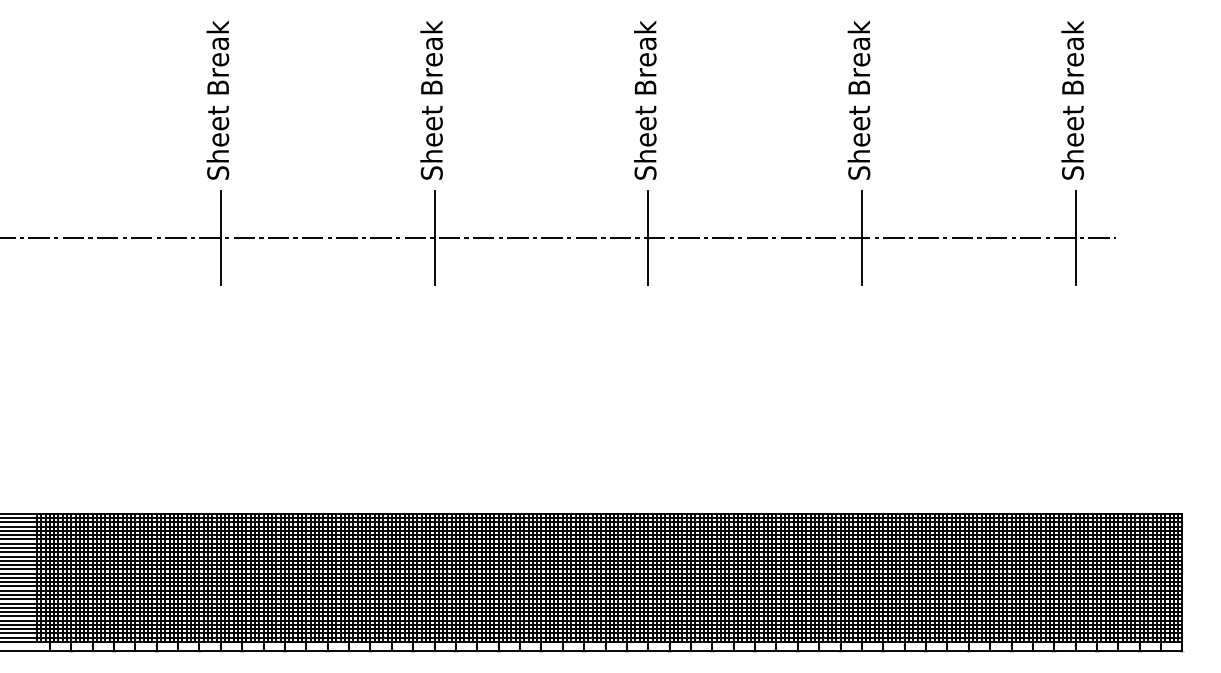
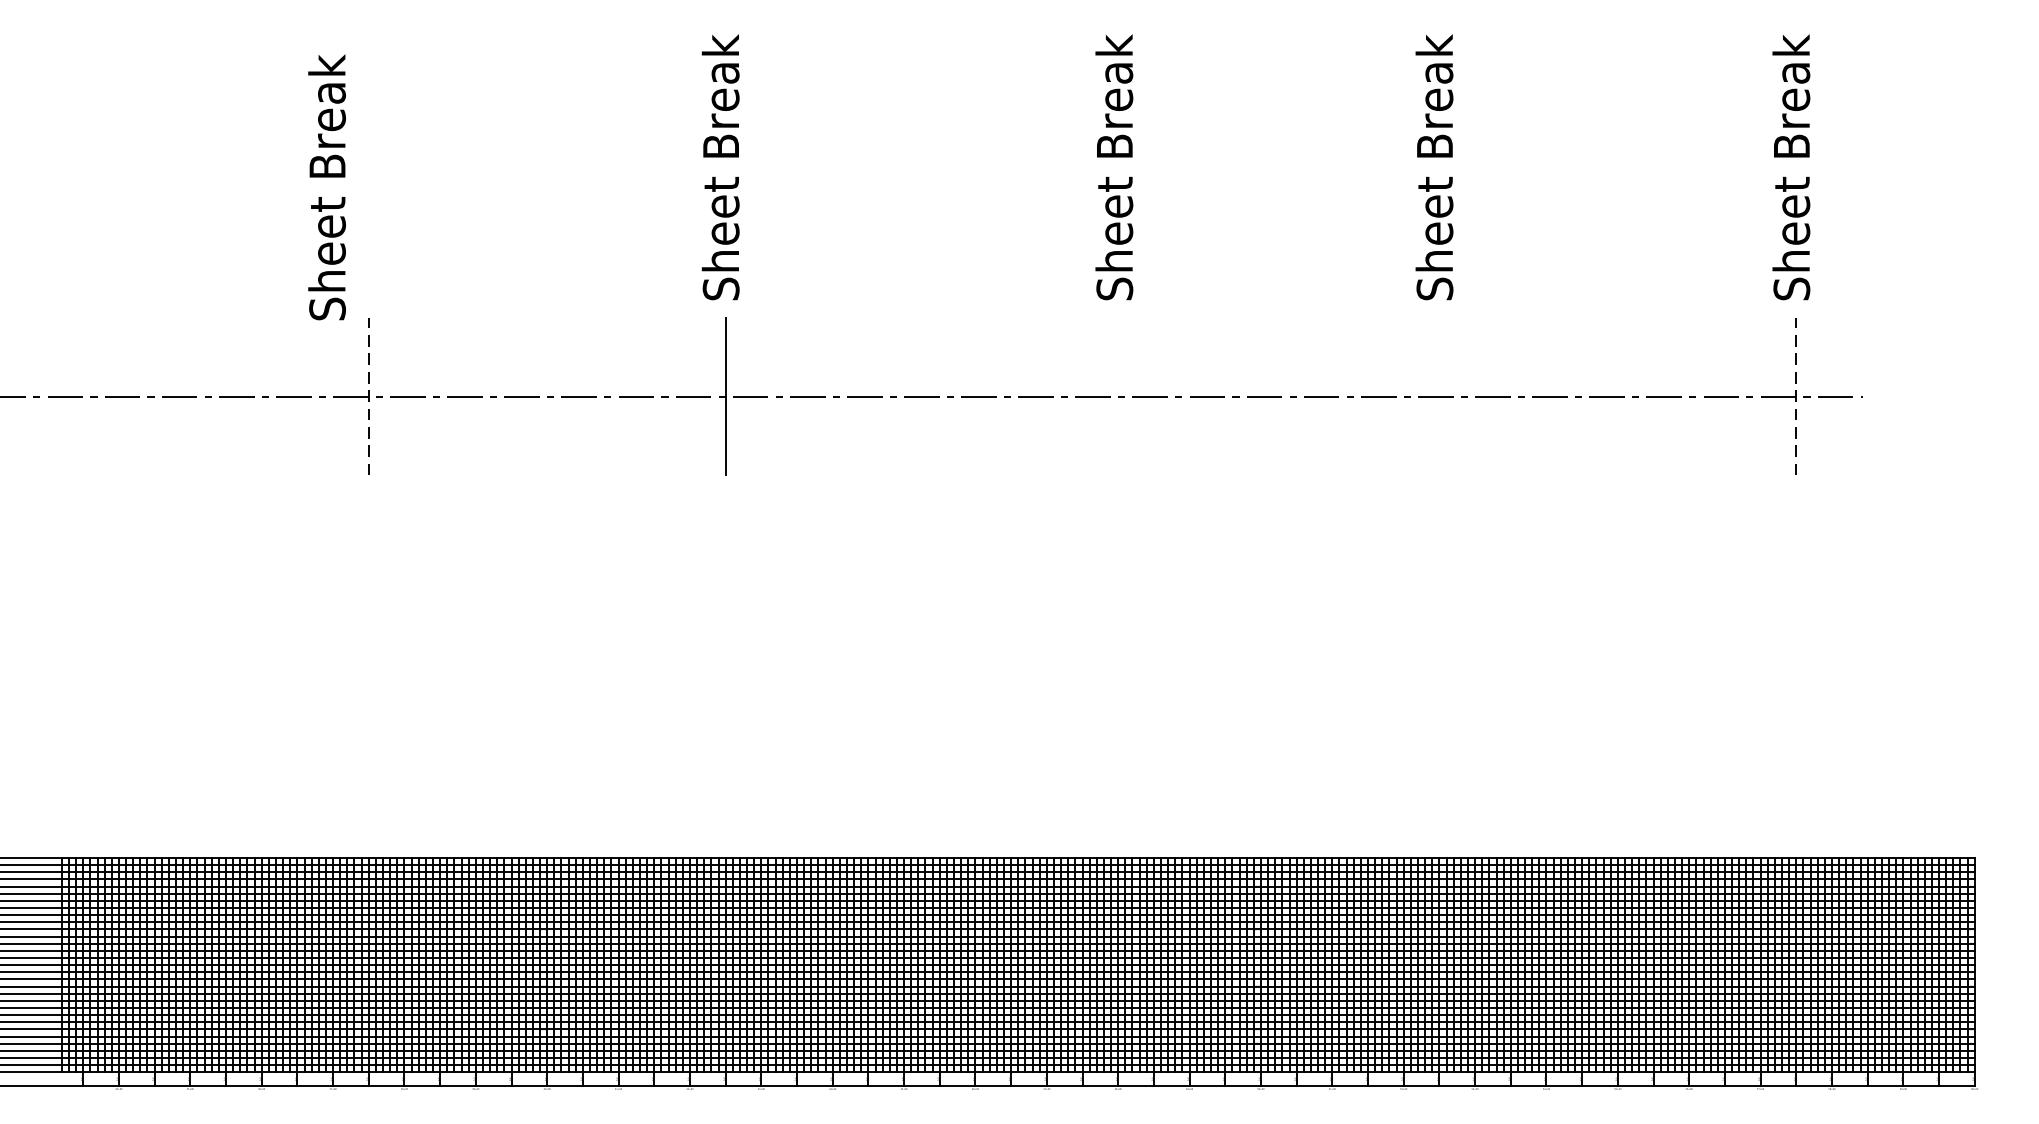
text: (217, 99) -> (326, 186), moved
text: (645, 99) -> (1114, 166), moved
line: (220, 237) -> (368, 396), solid -> dashed
line: (648, 237) -> (1082, 396), removed
line: (861, 237) -> (1438, 396), removed
line: (1075, 237) -> (1796, 396), solid -> dashed

